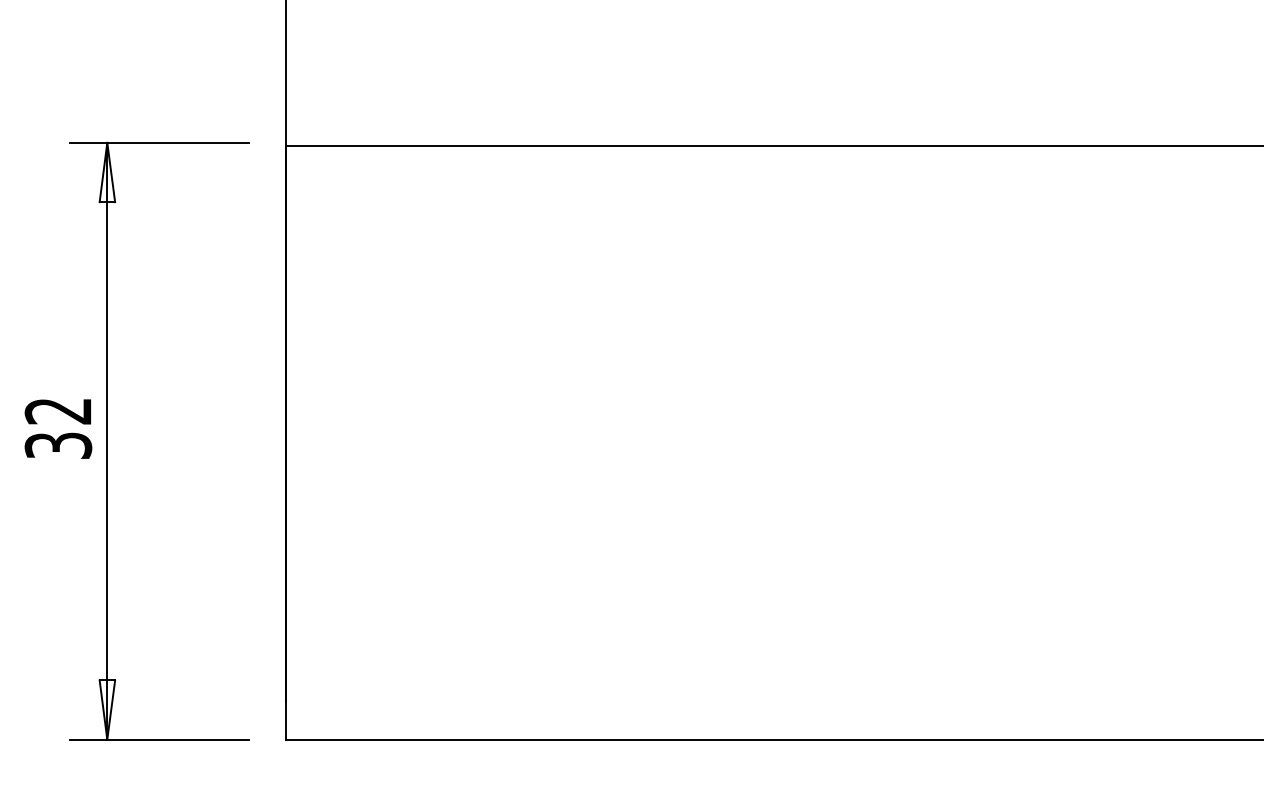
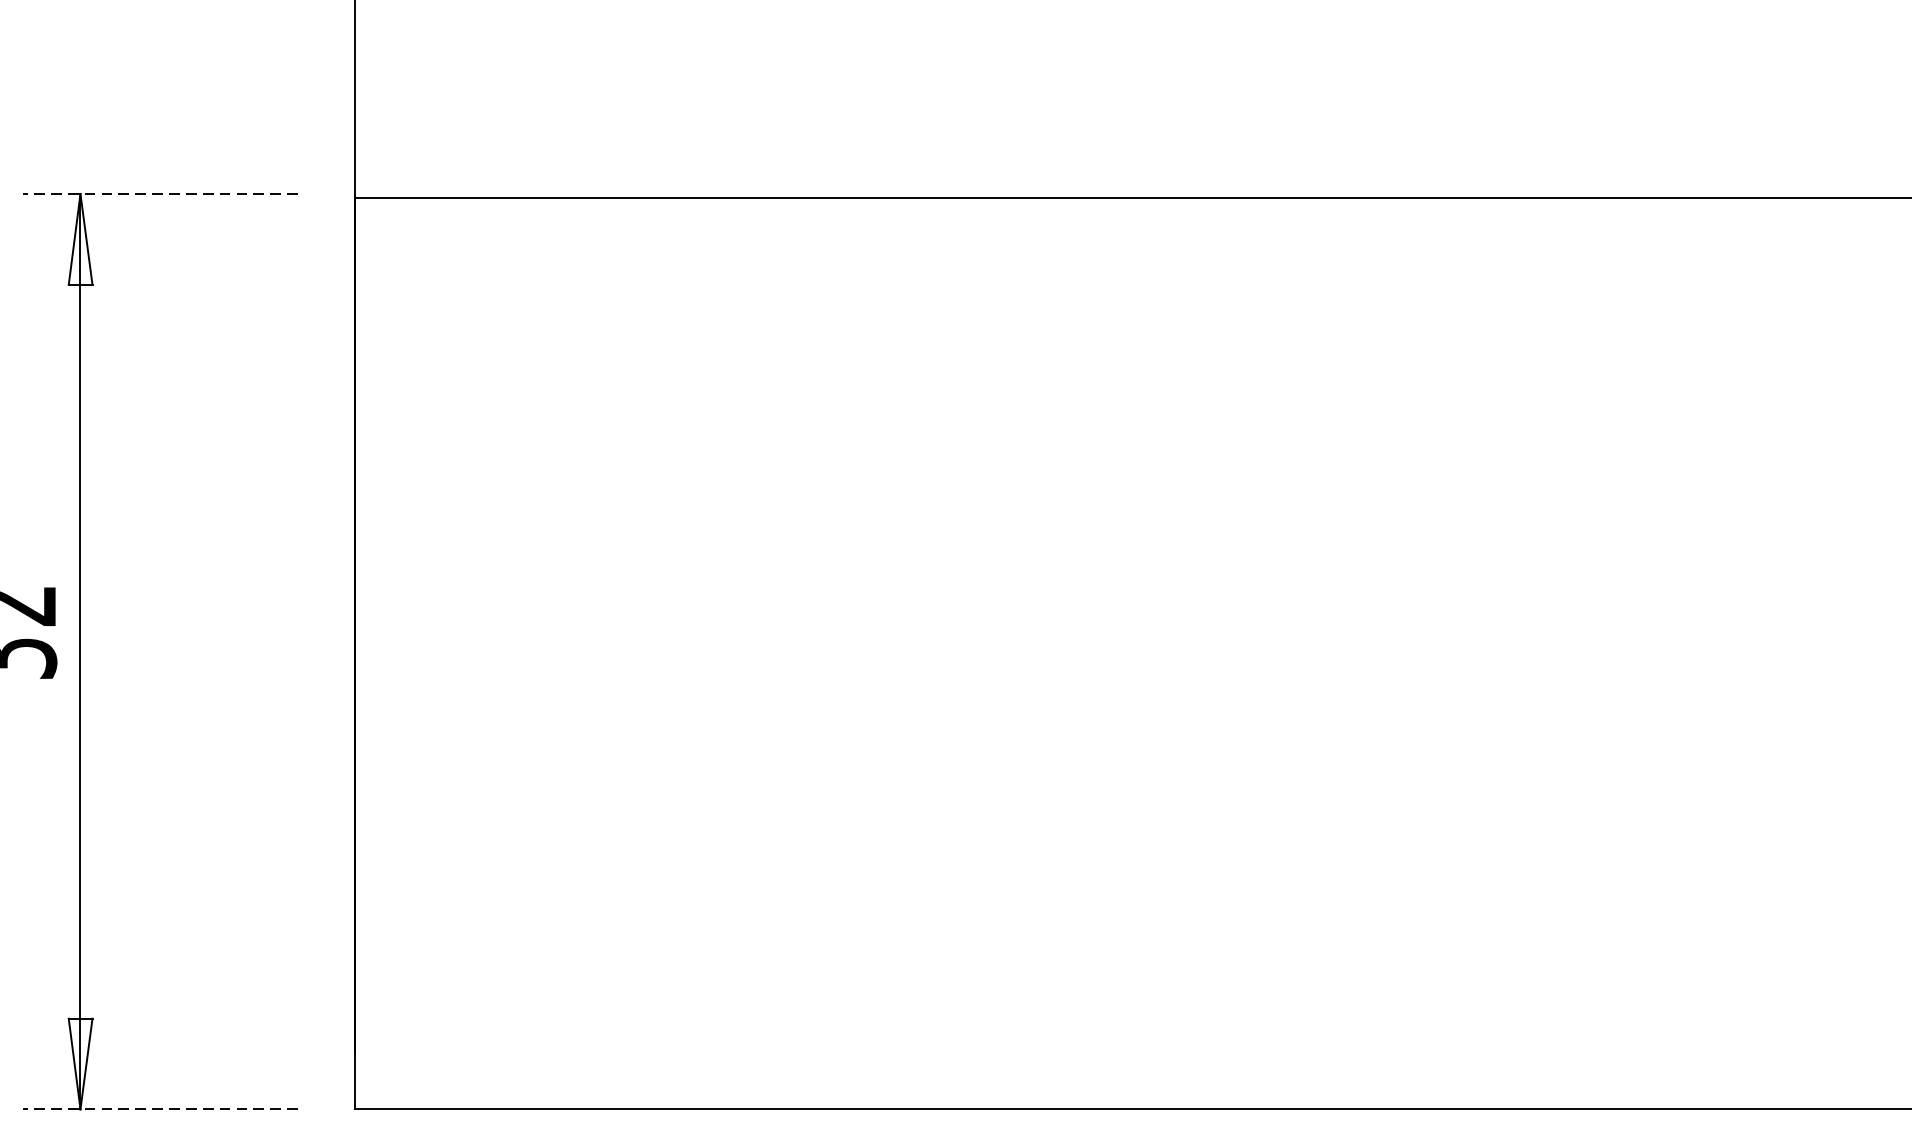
line: (159, 142) -> (160, 193), solid -> dashed
line: (159, 739) -> (160, 1109), solid -> dashed

